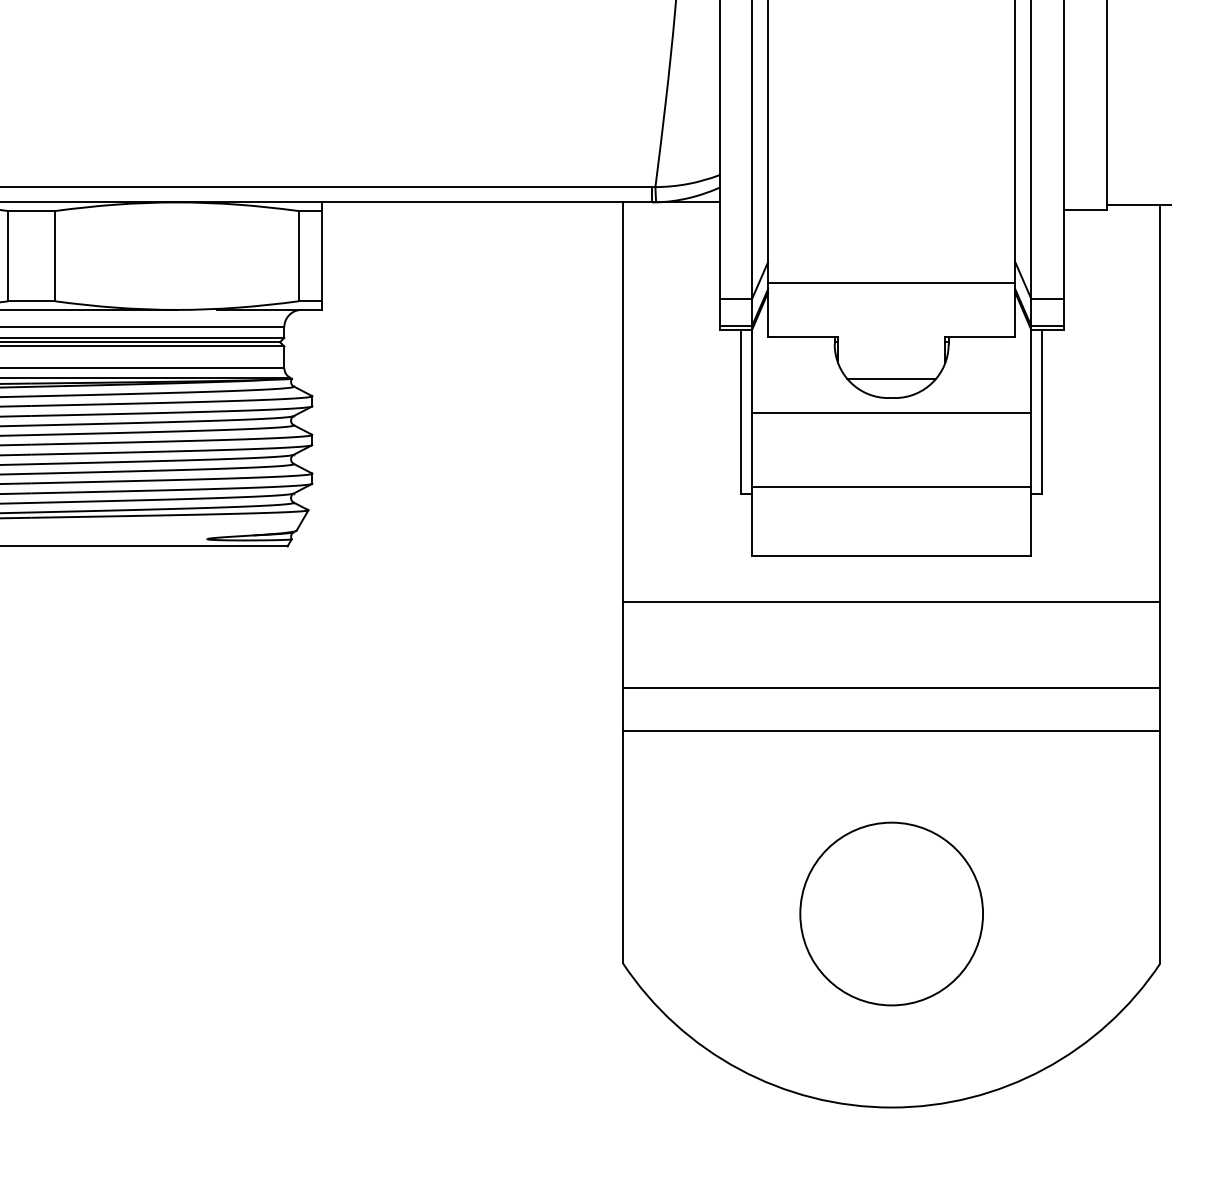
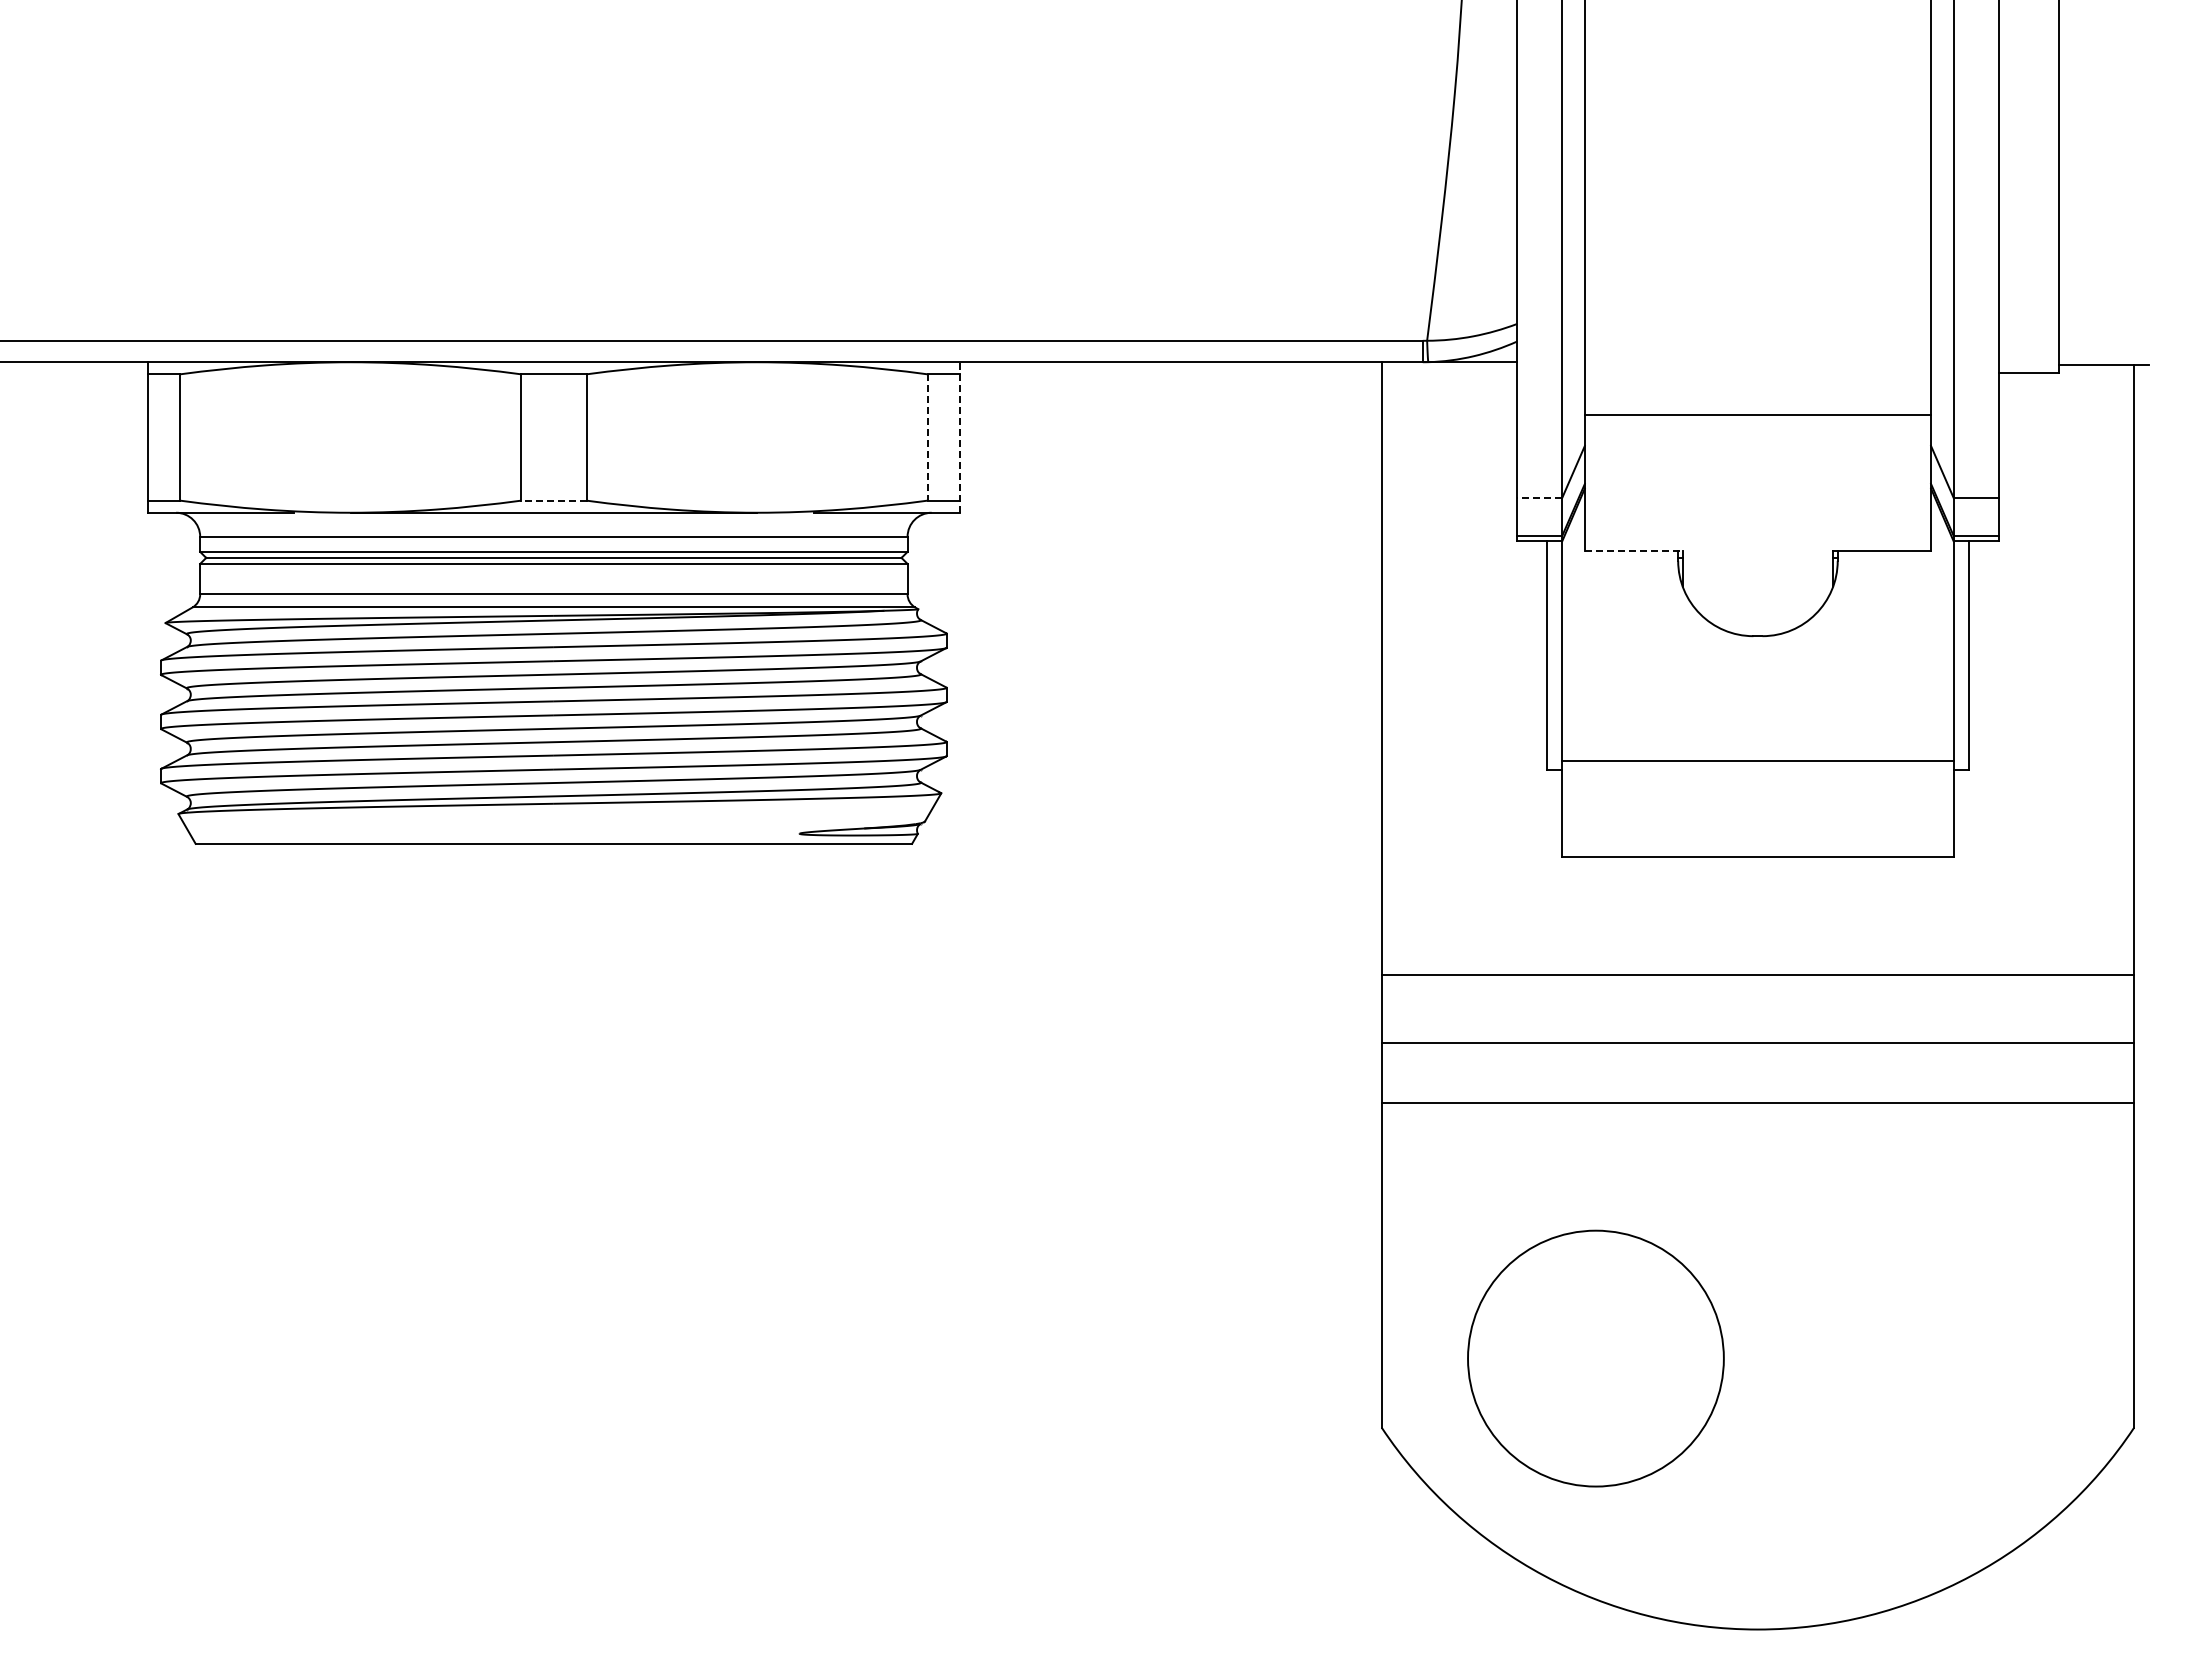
line: (298, 256) -> (927, 437), solid -> dashed
line: (322, 256) -> (960, 437), solid -> dashed
line: (891, 283) -> (1757, 414), moved
line: (735, 299) -> (1539, 497), solid -> dashed
line: (31, 301) -> (553, 500), solid -> dashed
line: (802, 337) -> (1633, 551), solid -> dashed
line: (891, 378) -> (1757, 608), removed
line: (891, 412) -> (1757, 656), removed
line: (891, 602) -> (1757, 975), moved
circle: (891, 913) -> (1595, 1358), moved

